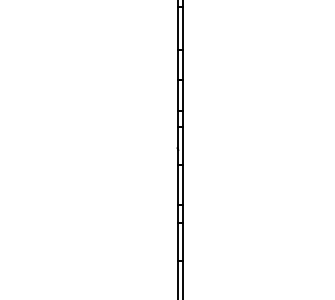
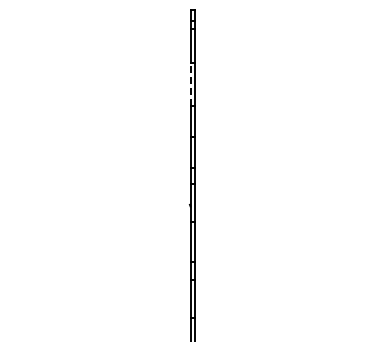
line: (178, 27) -> (190, 84), solid -> dashed

